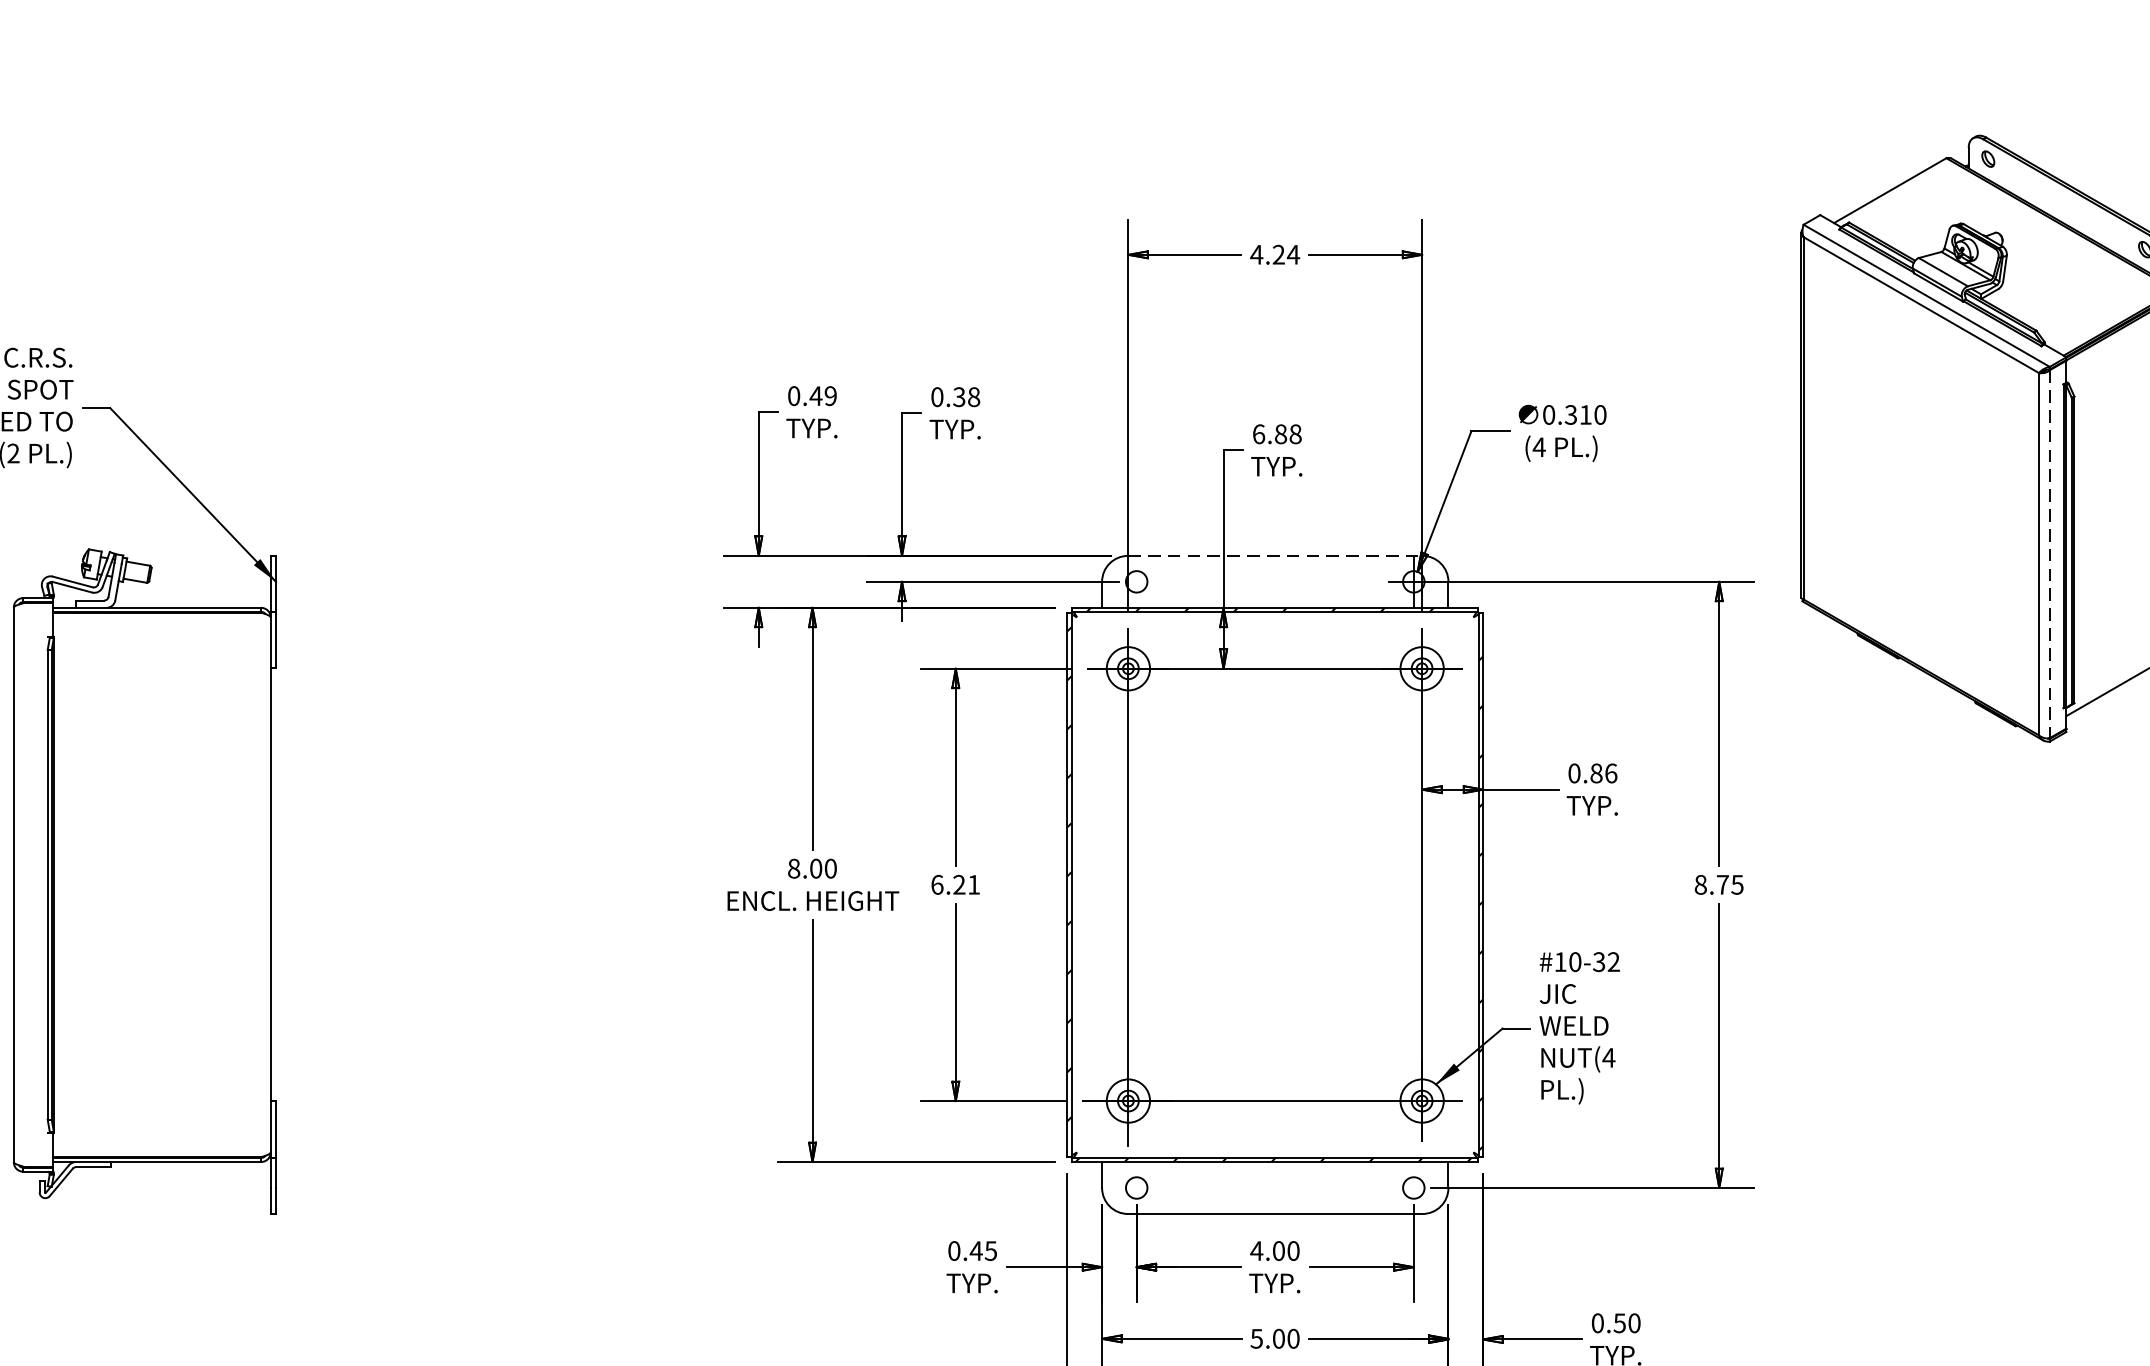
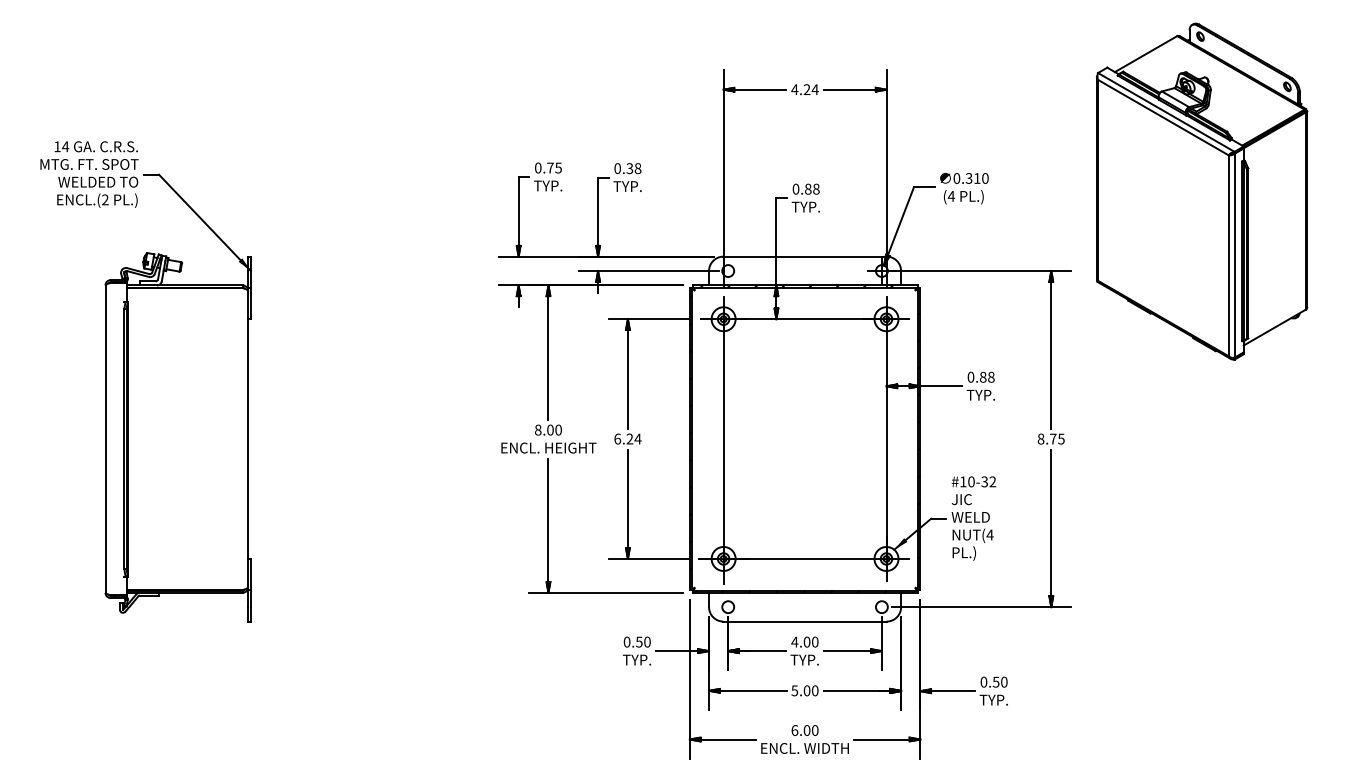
text: (821, 395) -> (553, 167), 0.49 -> 0.75
text: (1257, 432) -> (795, 188), 6.88 -> 0.88
line: (1276, 555) -> (805, 256), dashed -> solid
line: (2049, 555) -> (1234, 256), dashed -> solid
text: (1611, 772) -> (991, 376), 0.86 -> 0.88
text: (973, 883) -> (637, 438), 6.21 -> 6.24
text: (982, 1249) -> (642, 641), 0.45 -> 0.50

